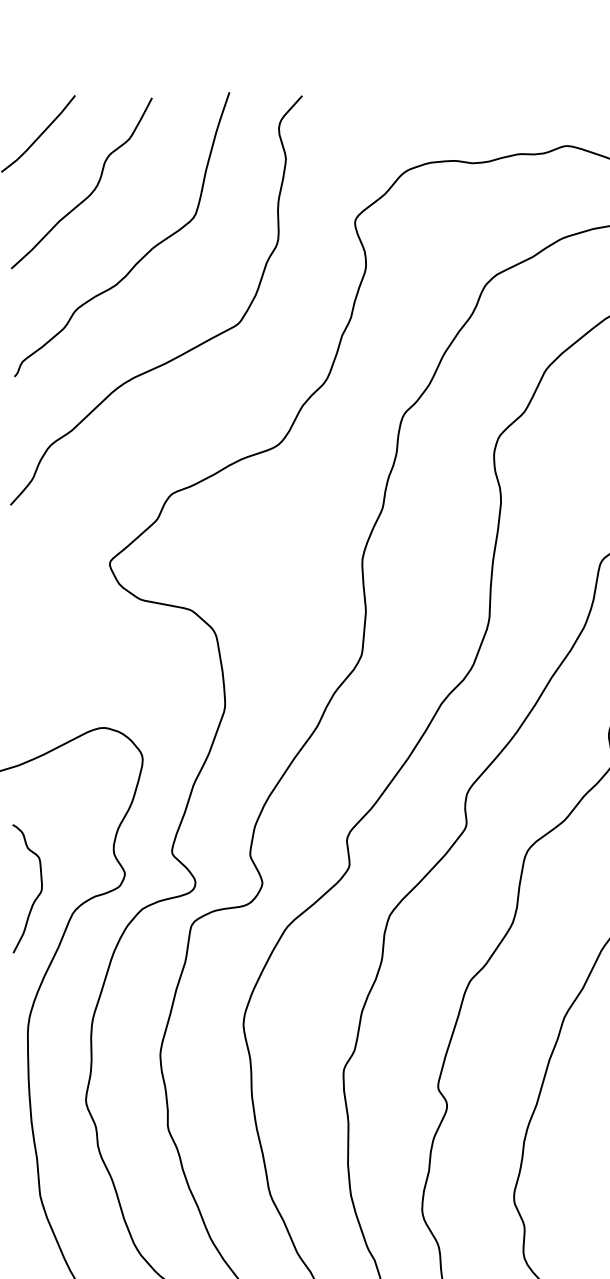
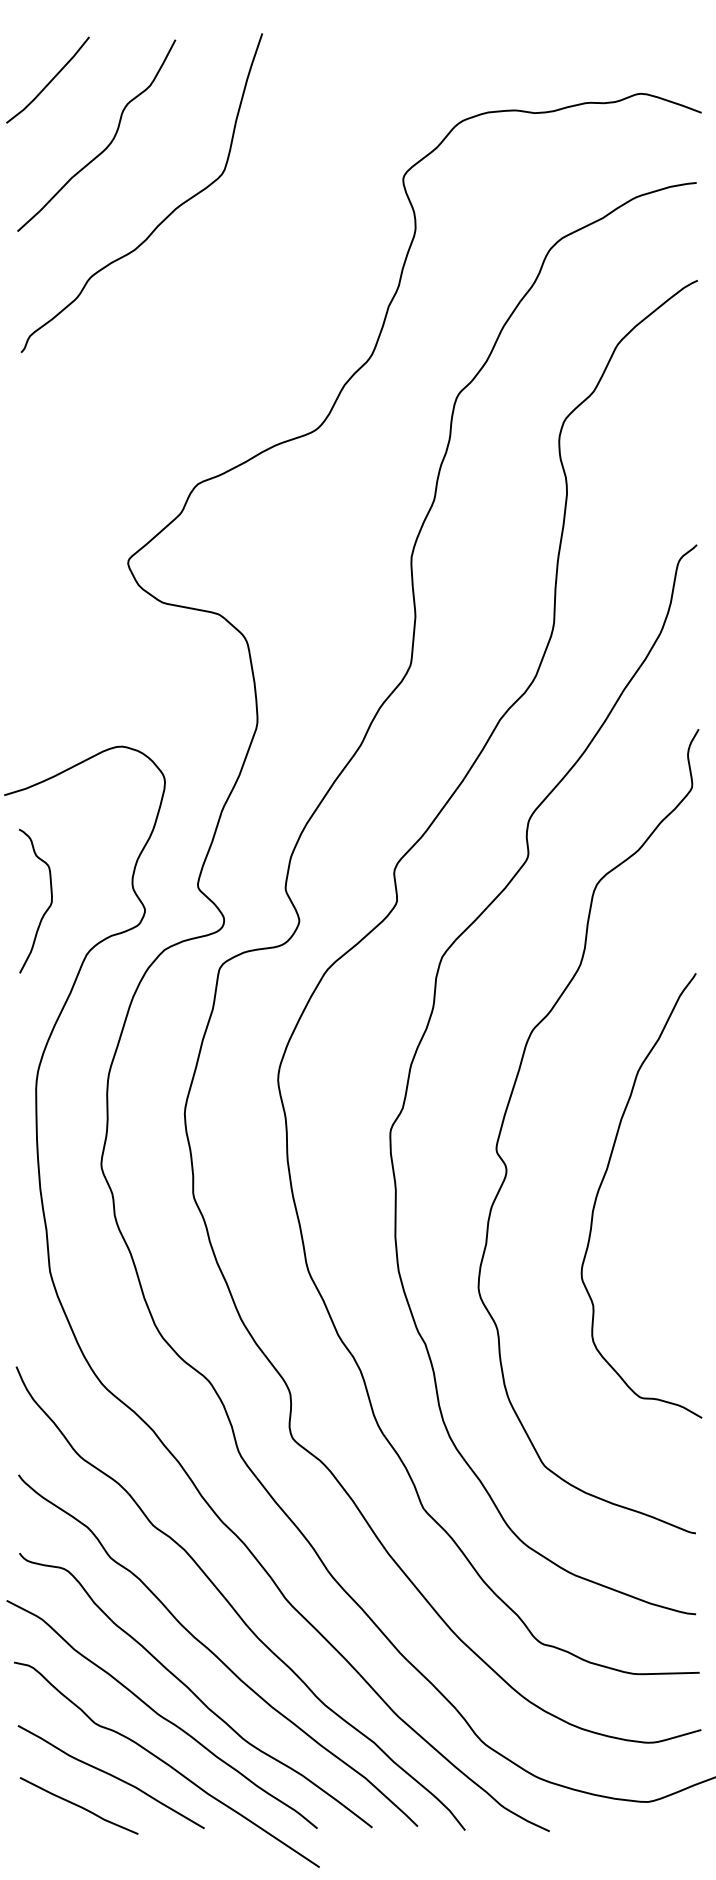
curve: (188, 349) -> (216, 322), removed
curve: (36, 897) -> (45, 910), moved

